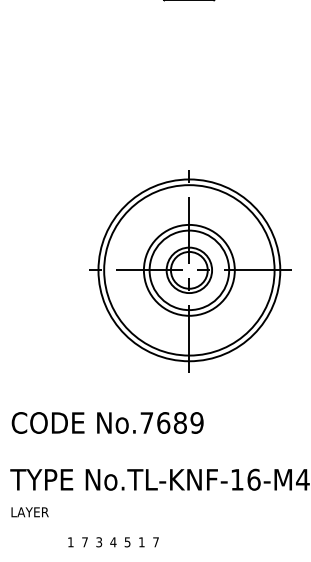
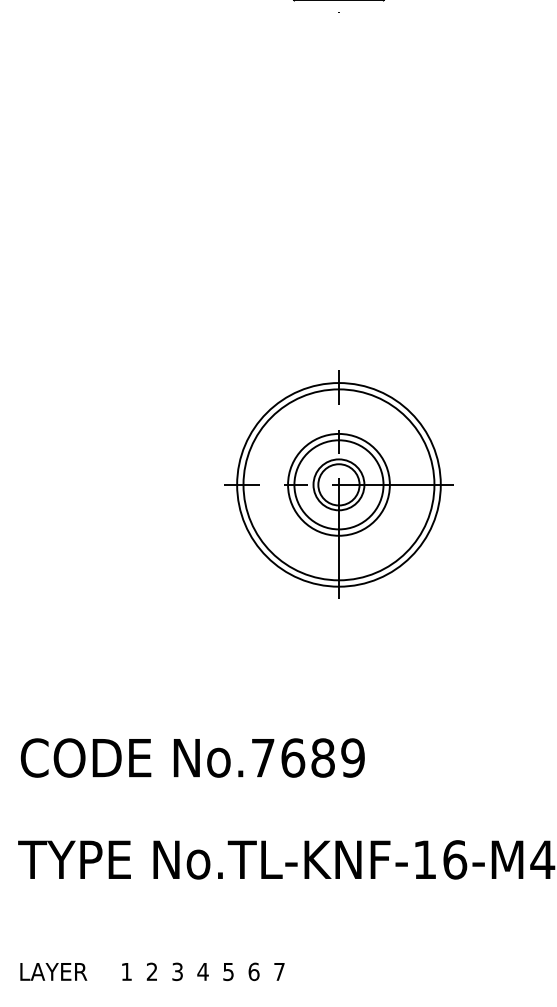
part: (188, 270) -> (337, 484), size x0.62
text: (29, 512) -> (52, 972), moved
text: (84, 542) -> (151, 972), 7 -> 2
text: (141, 542) -> (253, 972), 1 -> 6

